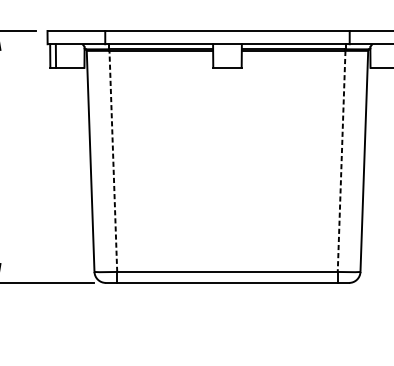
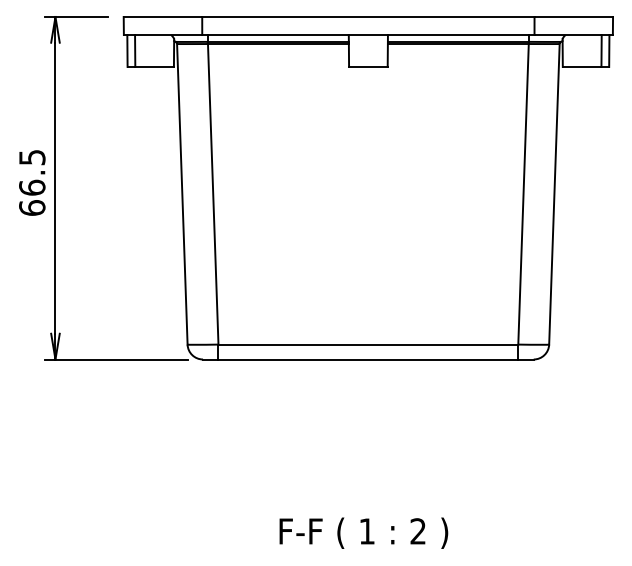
line: (113, 160) -> (213, 193), dashed -> solid
line: (341, 161) -> (523, 194), dashed -> solid

